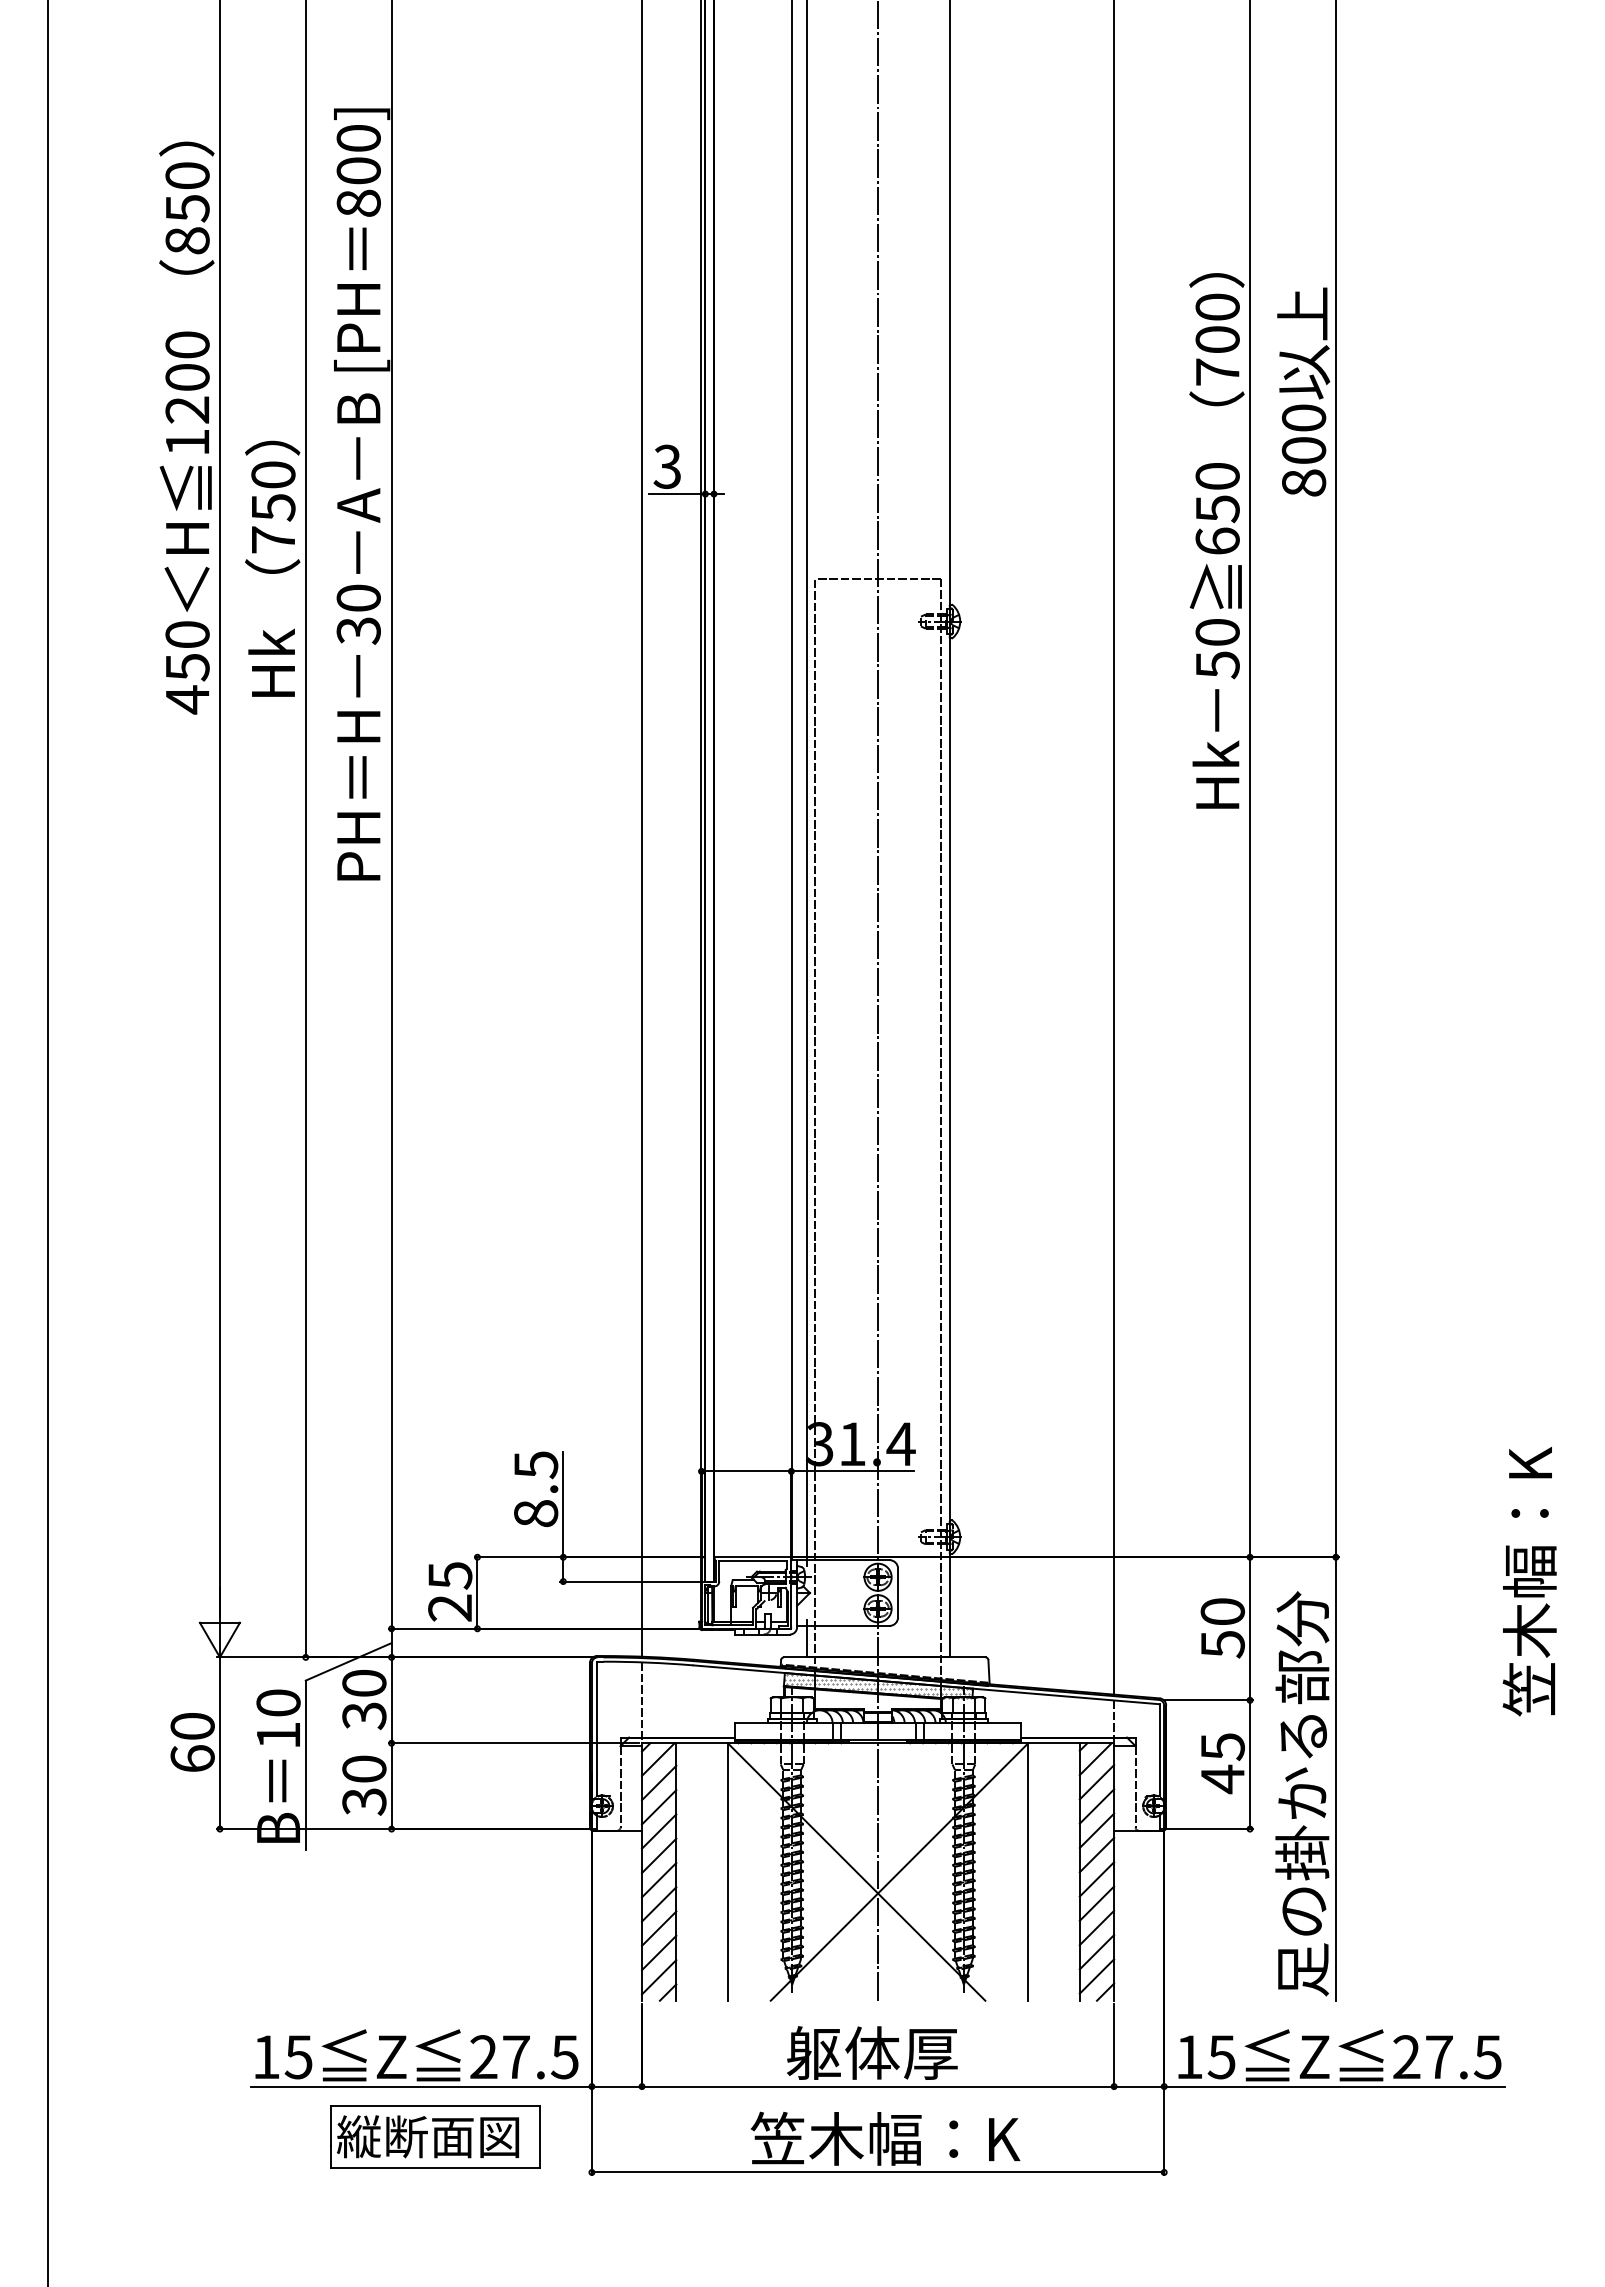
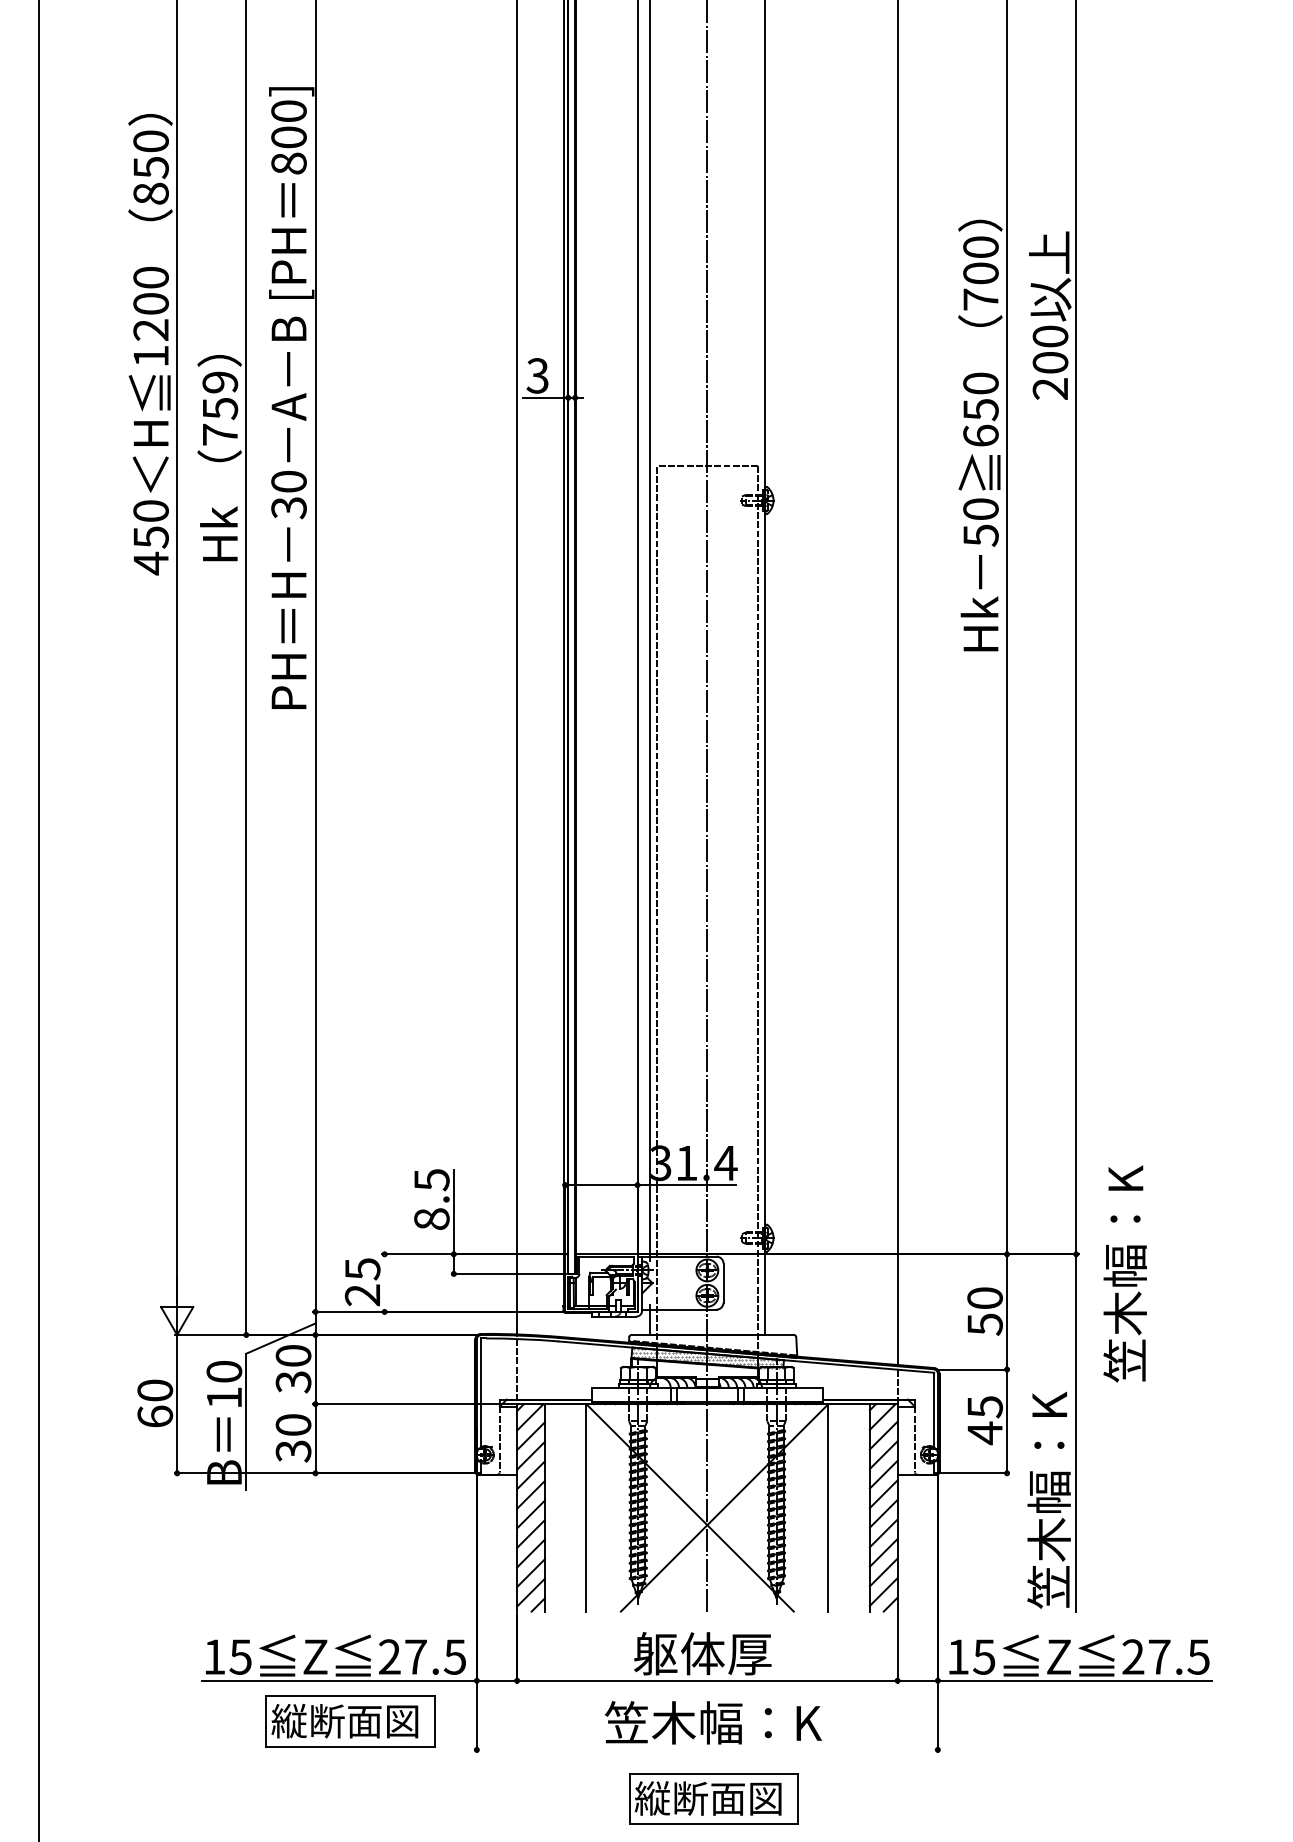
text: (273, 474) -> (220, 382), 750 -> 759
text: (1303, 482) -> (1050, 388), 800 -> 200
text: (1529, 1581) -> (1125, 1273), moved
line: (477, 1592) -> (384, 1282), removed
text: (1302, 1794) -> (1049, 1445), 足の掛かる部分 -> 笠木幅：K
line: (877, 2172) -> (706, 1749), removed
part: (886, 2232) -> (714, 1798), added

